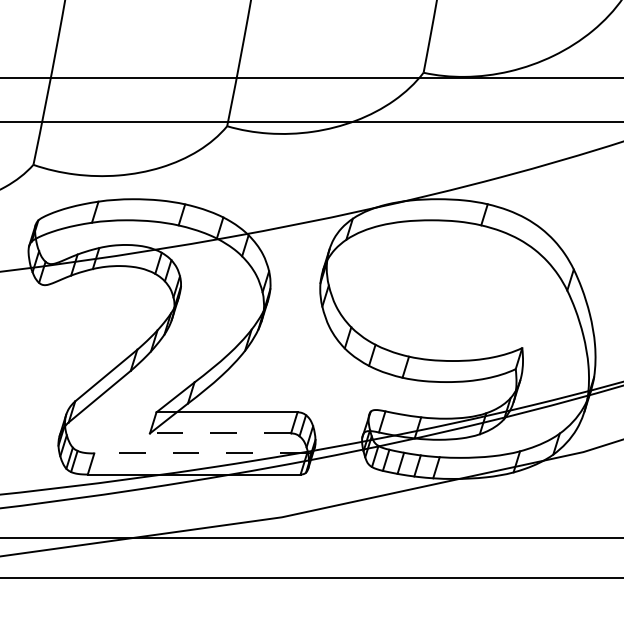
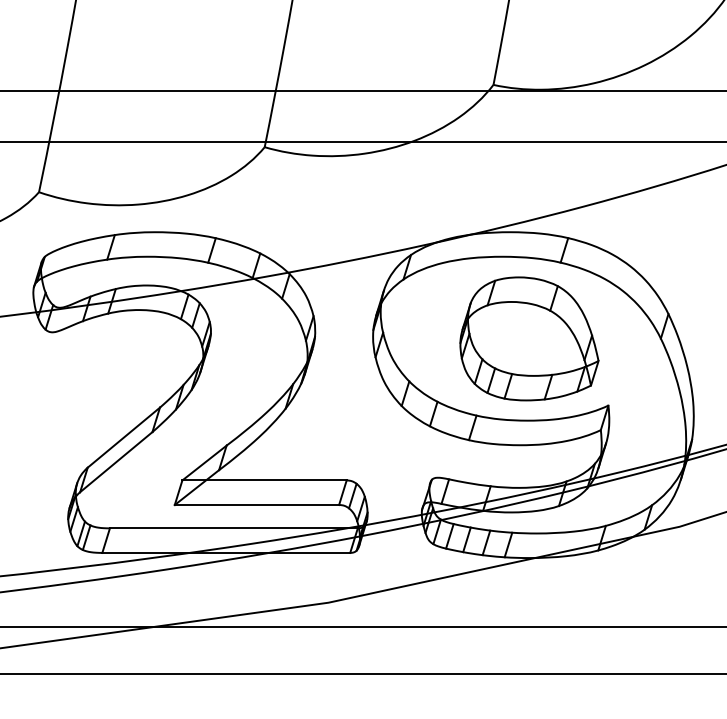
part: (454, 290) -> (529, 338), added
line: (220, 433) -> (256, 505), dashed -> solid
line: (200, 453) -> (233, 528), dashed -> solid

